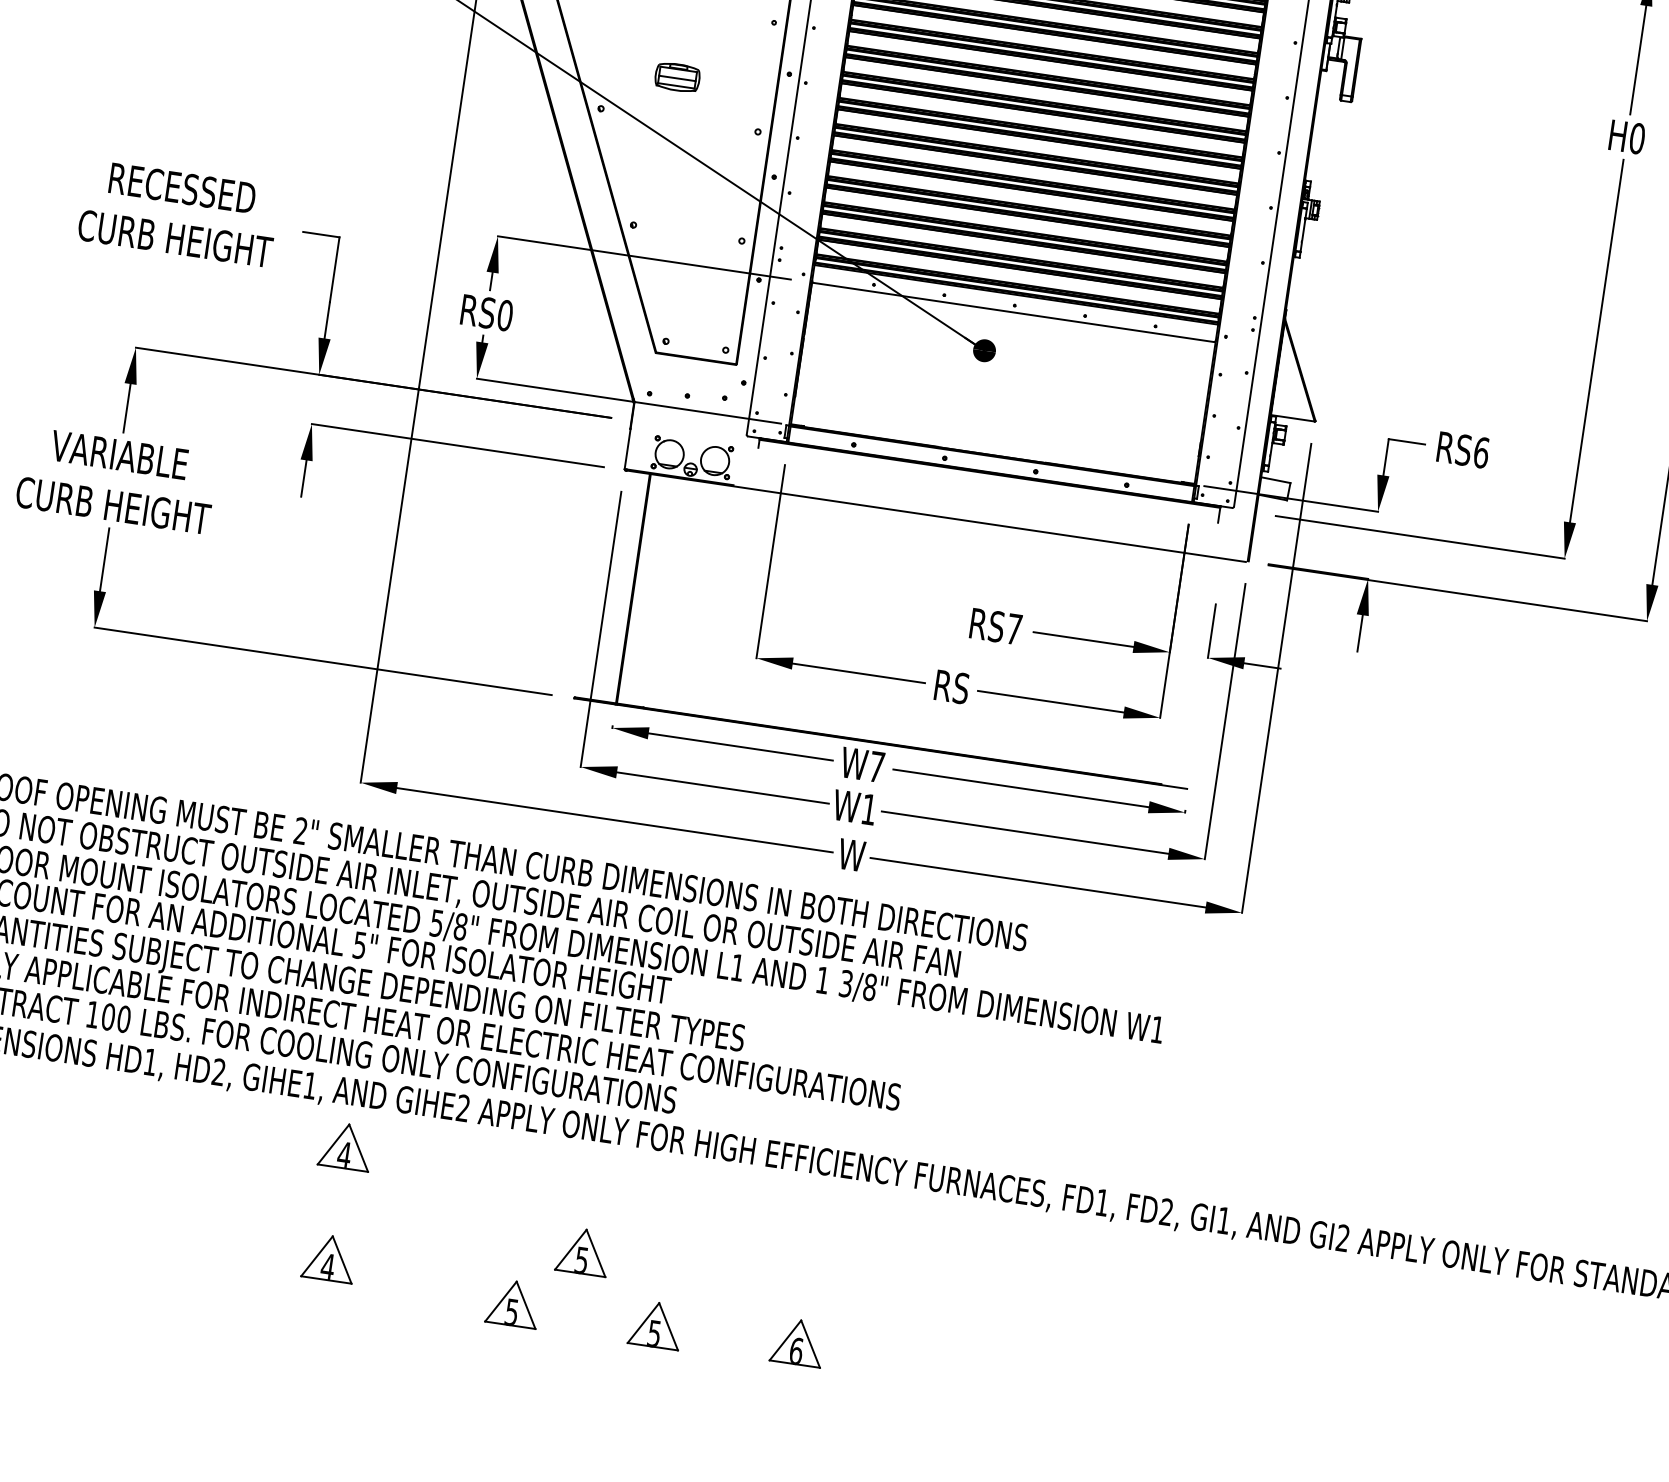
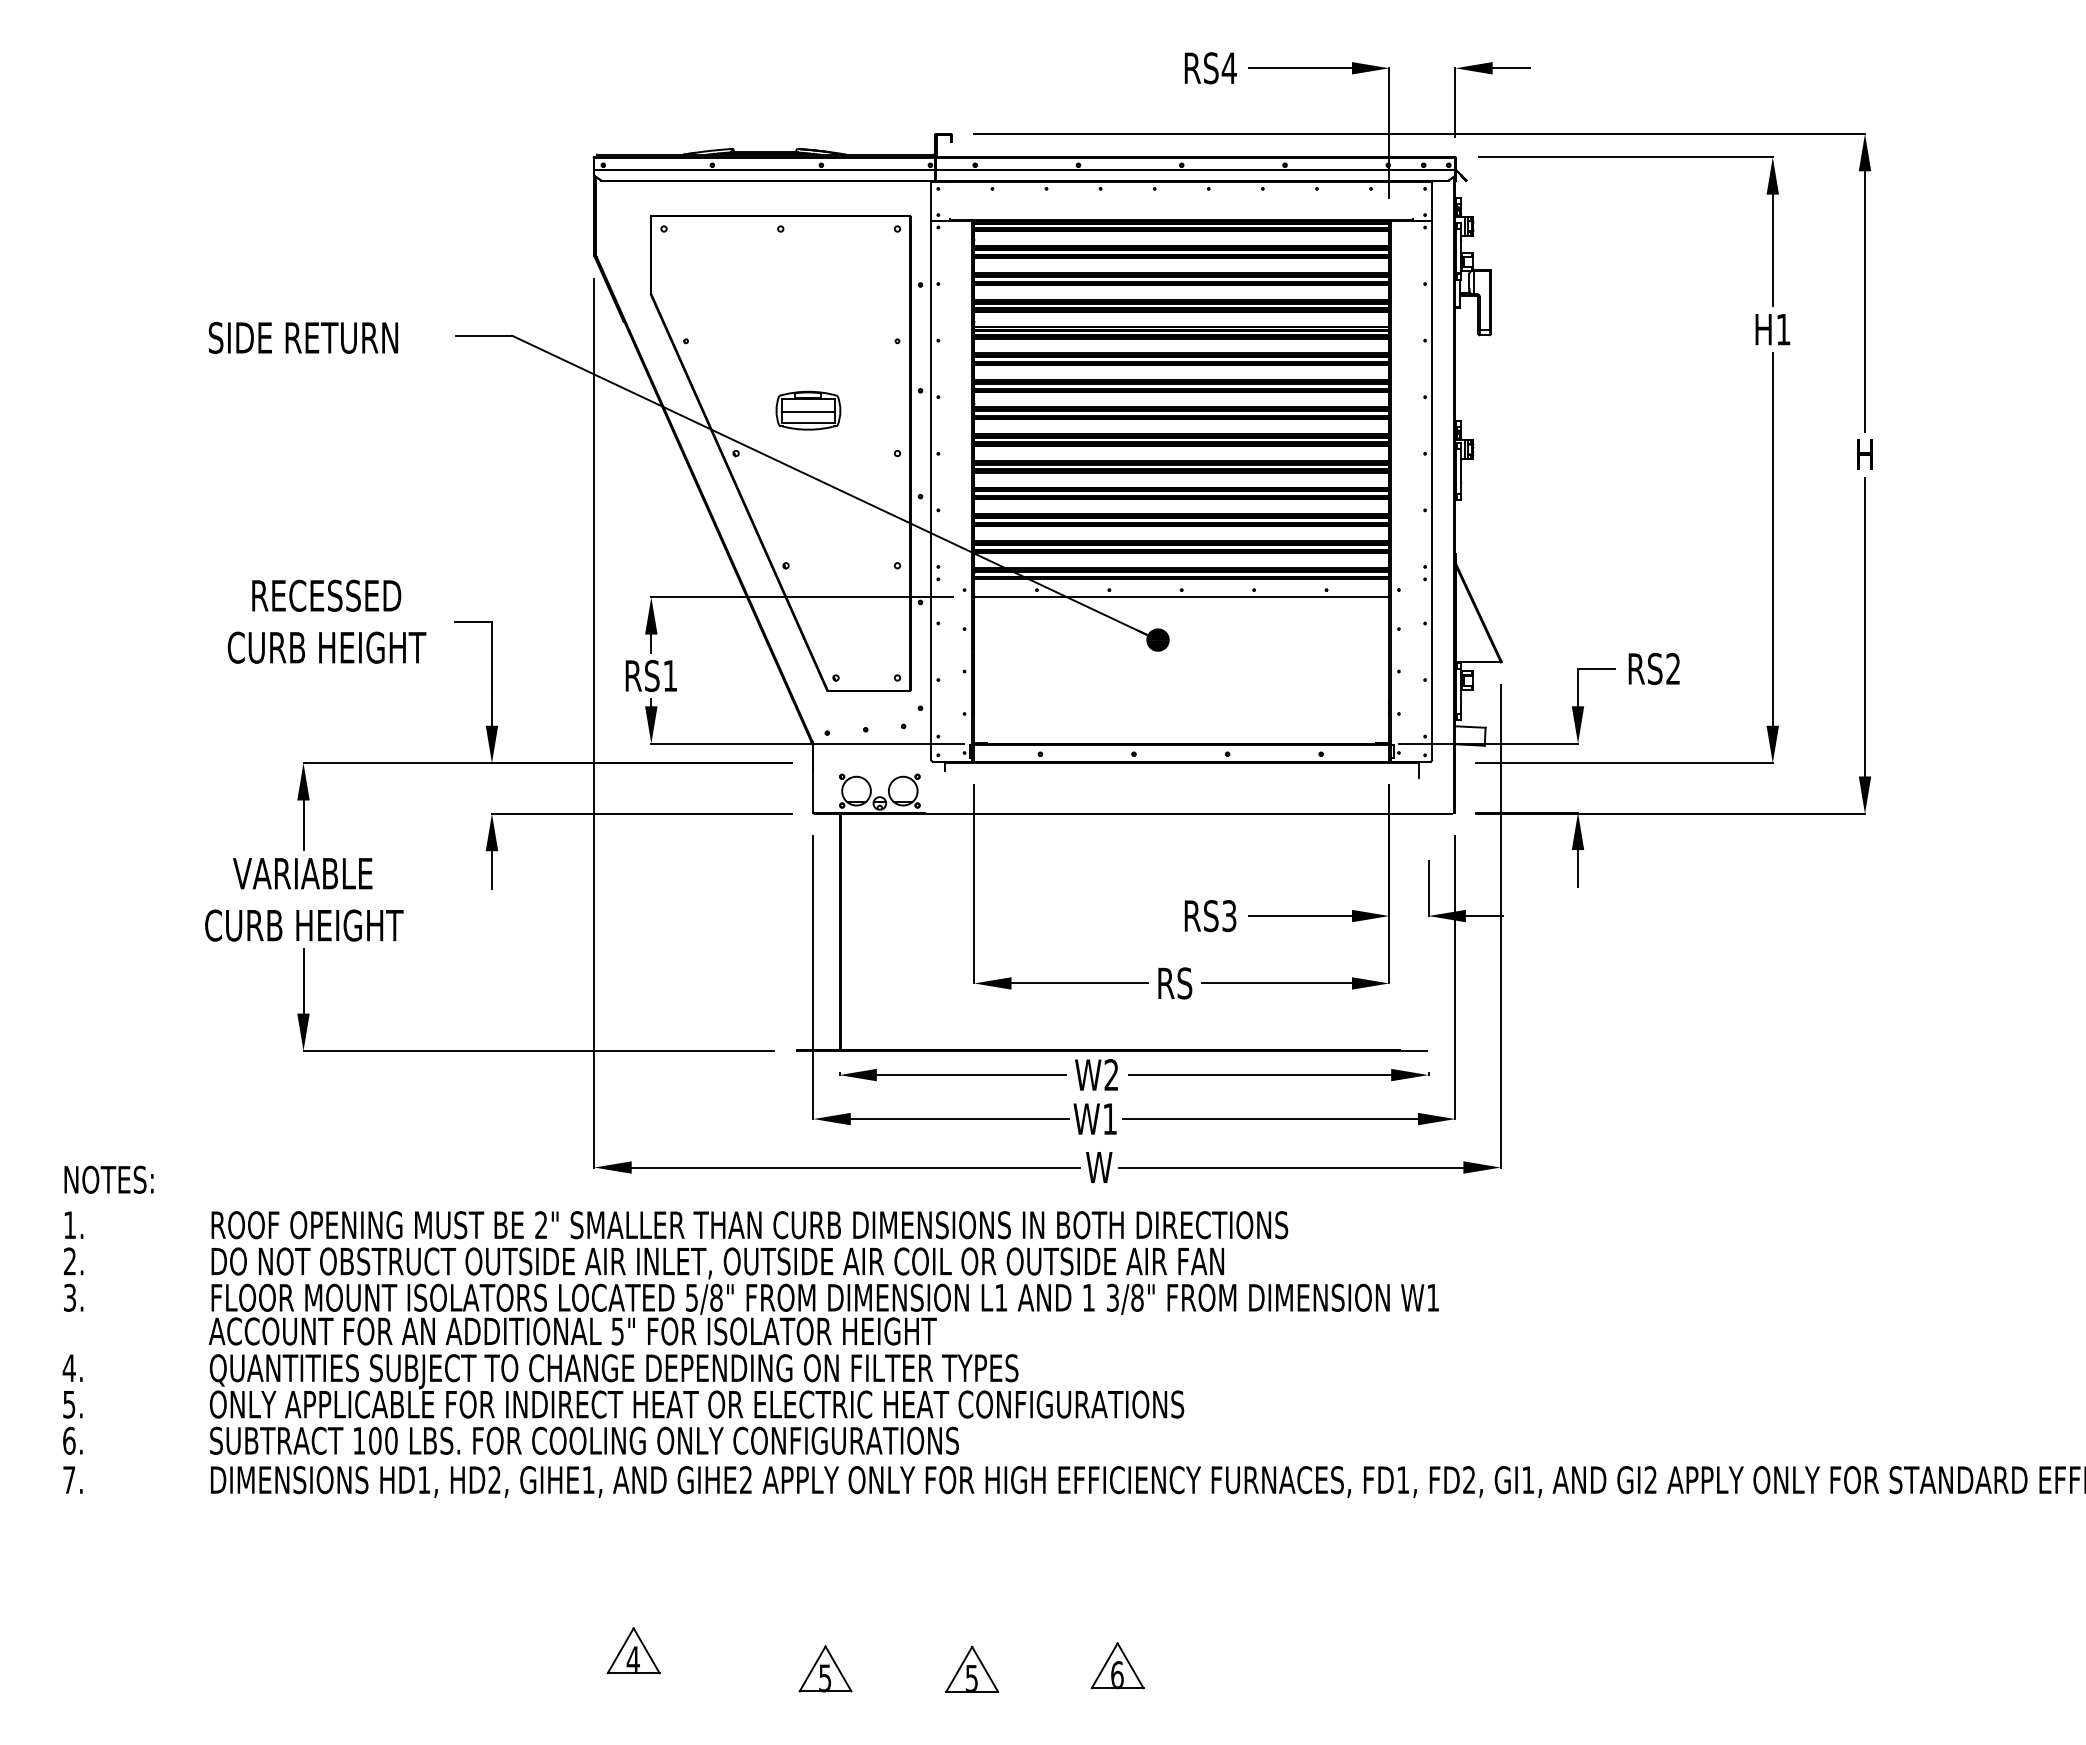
part: (677, 77) -> (808, 410), size x1.43
text: (1637, 138) -> (1783, 329), H0 -> H1
text: (505, 315) -> (670, 675), RS0 -> RS1
text: (1481, 452) -> (1673, 668), RS6 -> RS2
text: (1014, 629) -> (1229, 916), RS7 -> RS3
text: (876, 766) -> (1111, 1074), W7 -> W2
part: (345, 1146) -> (633, 1535), removed
part: (582, 1250) -> (887, 1605), removed

